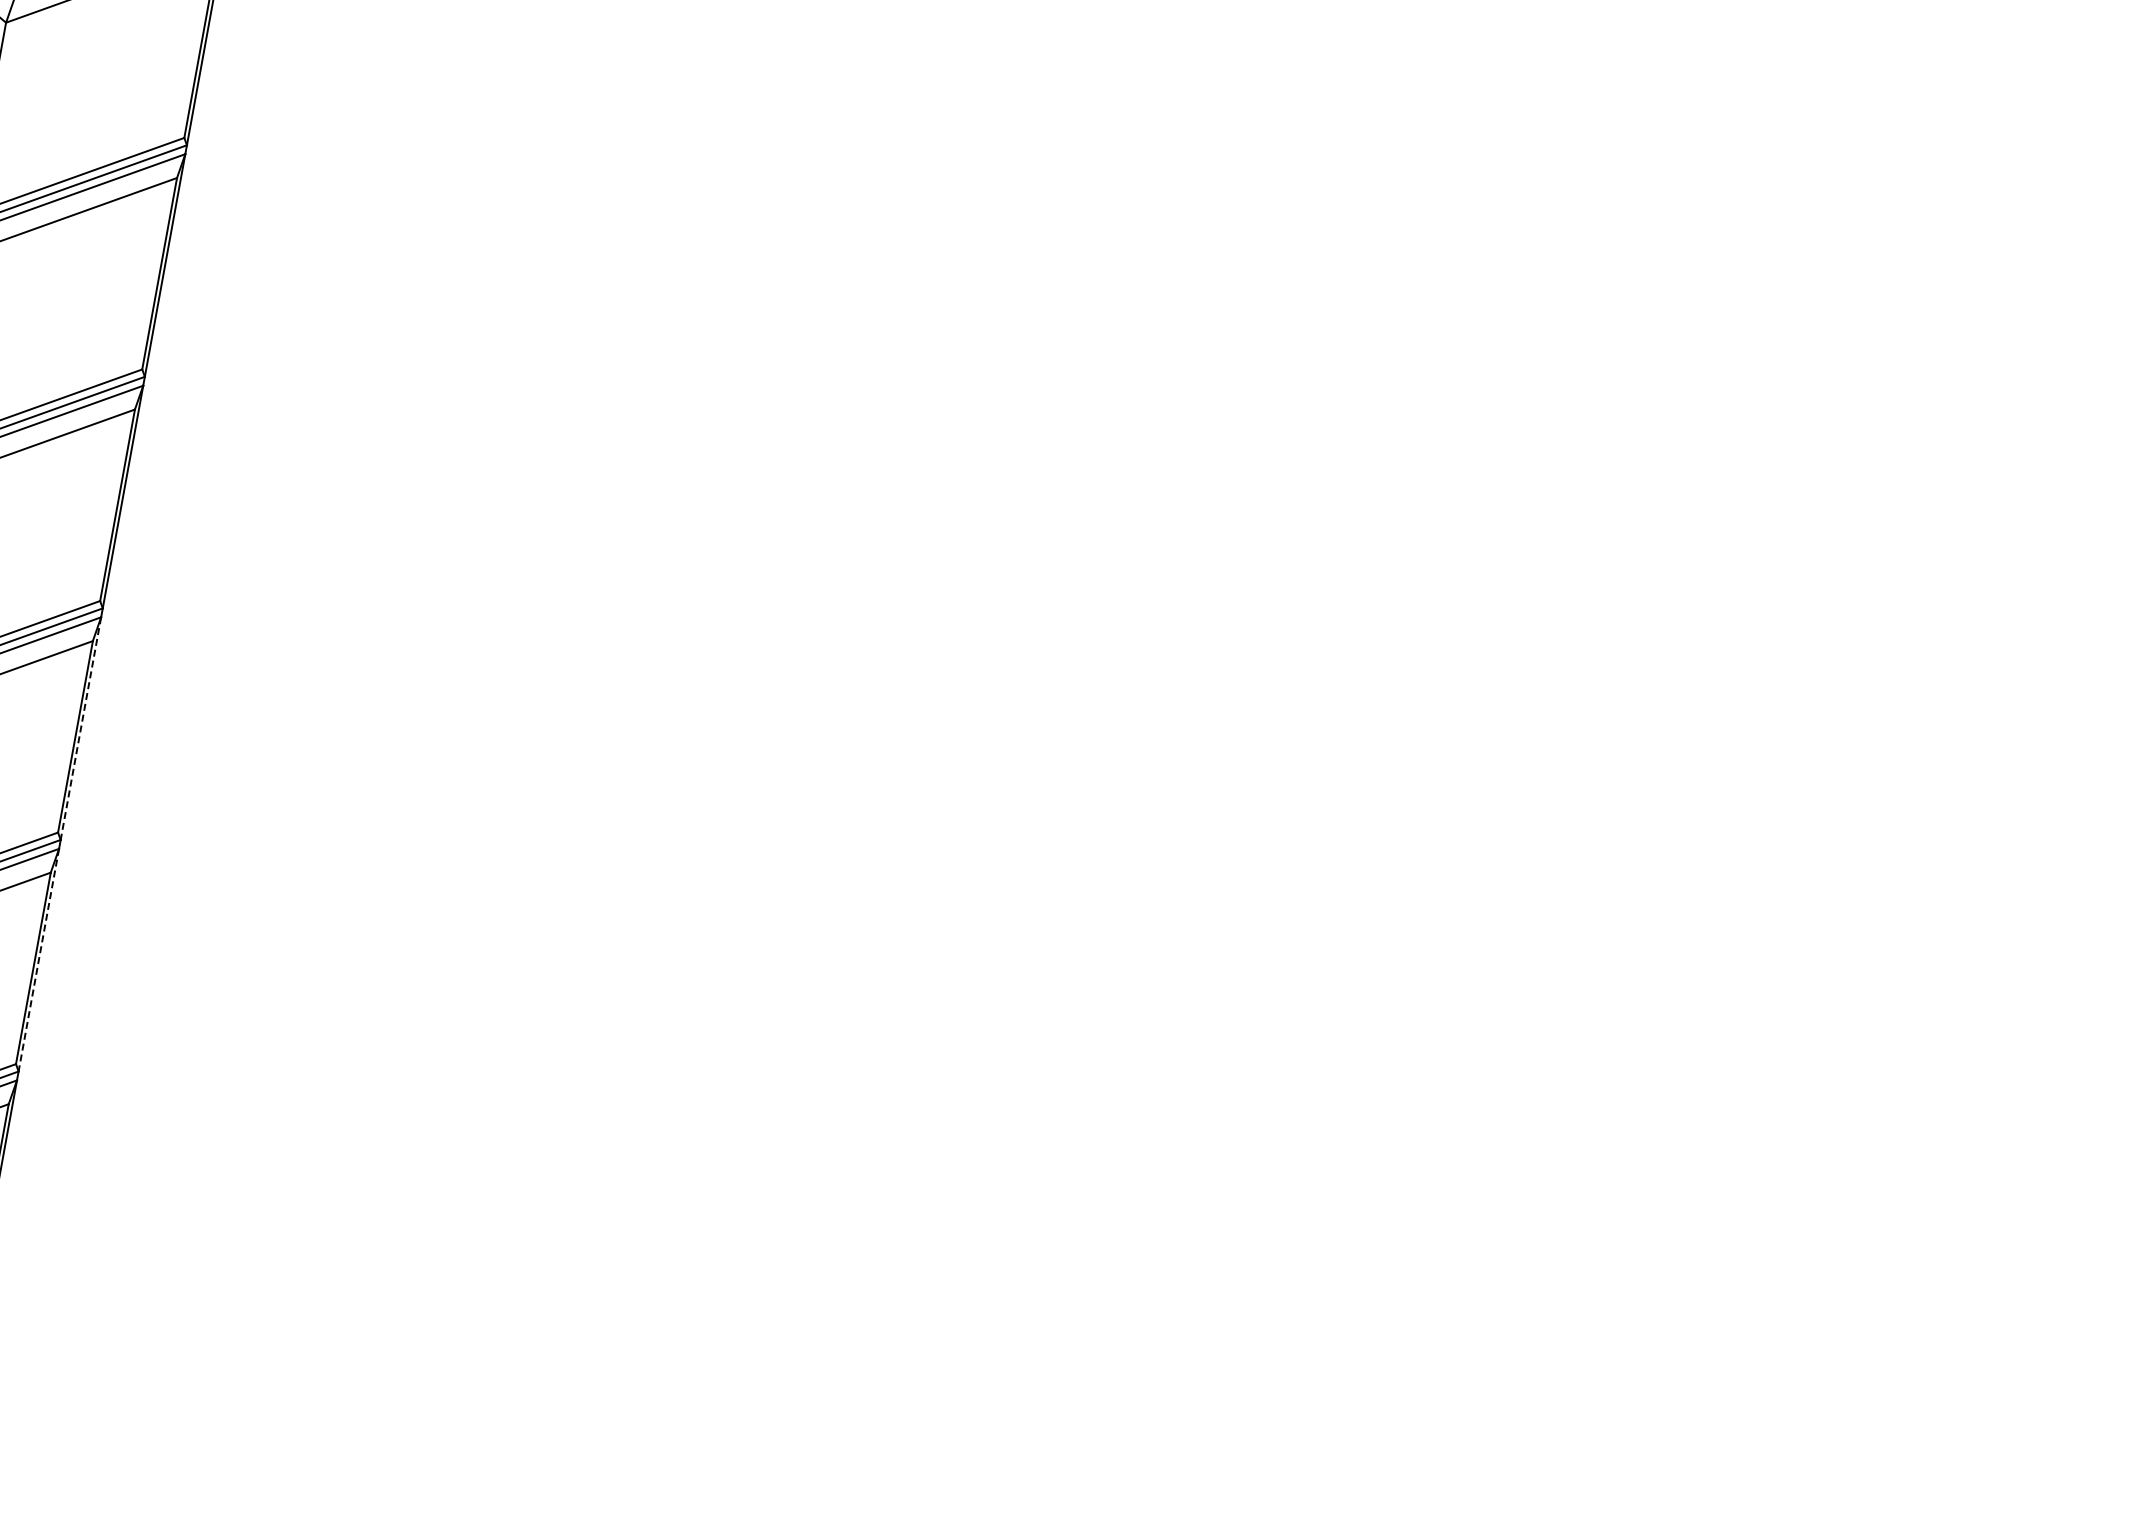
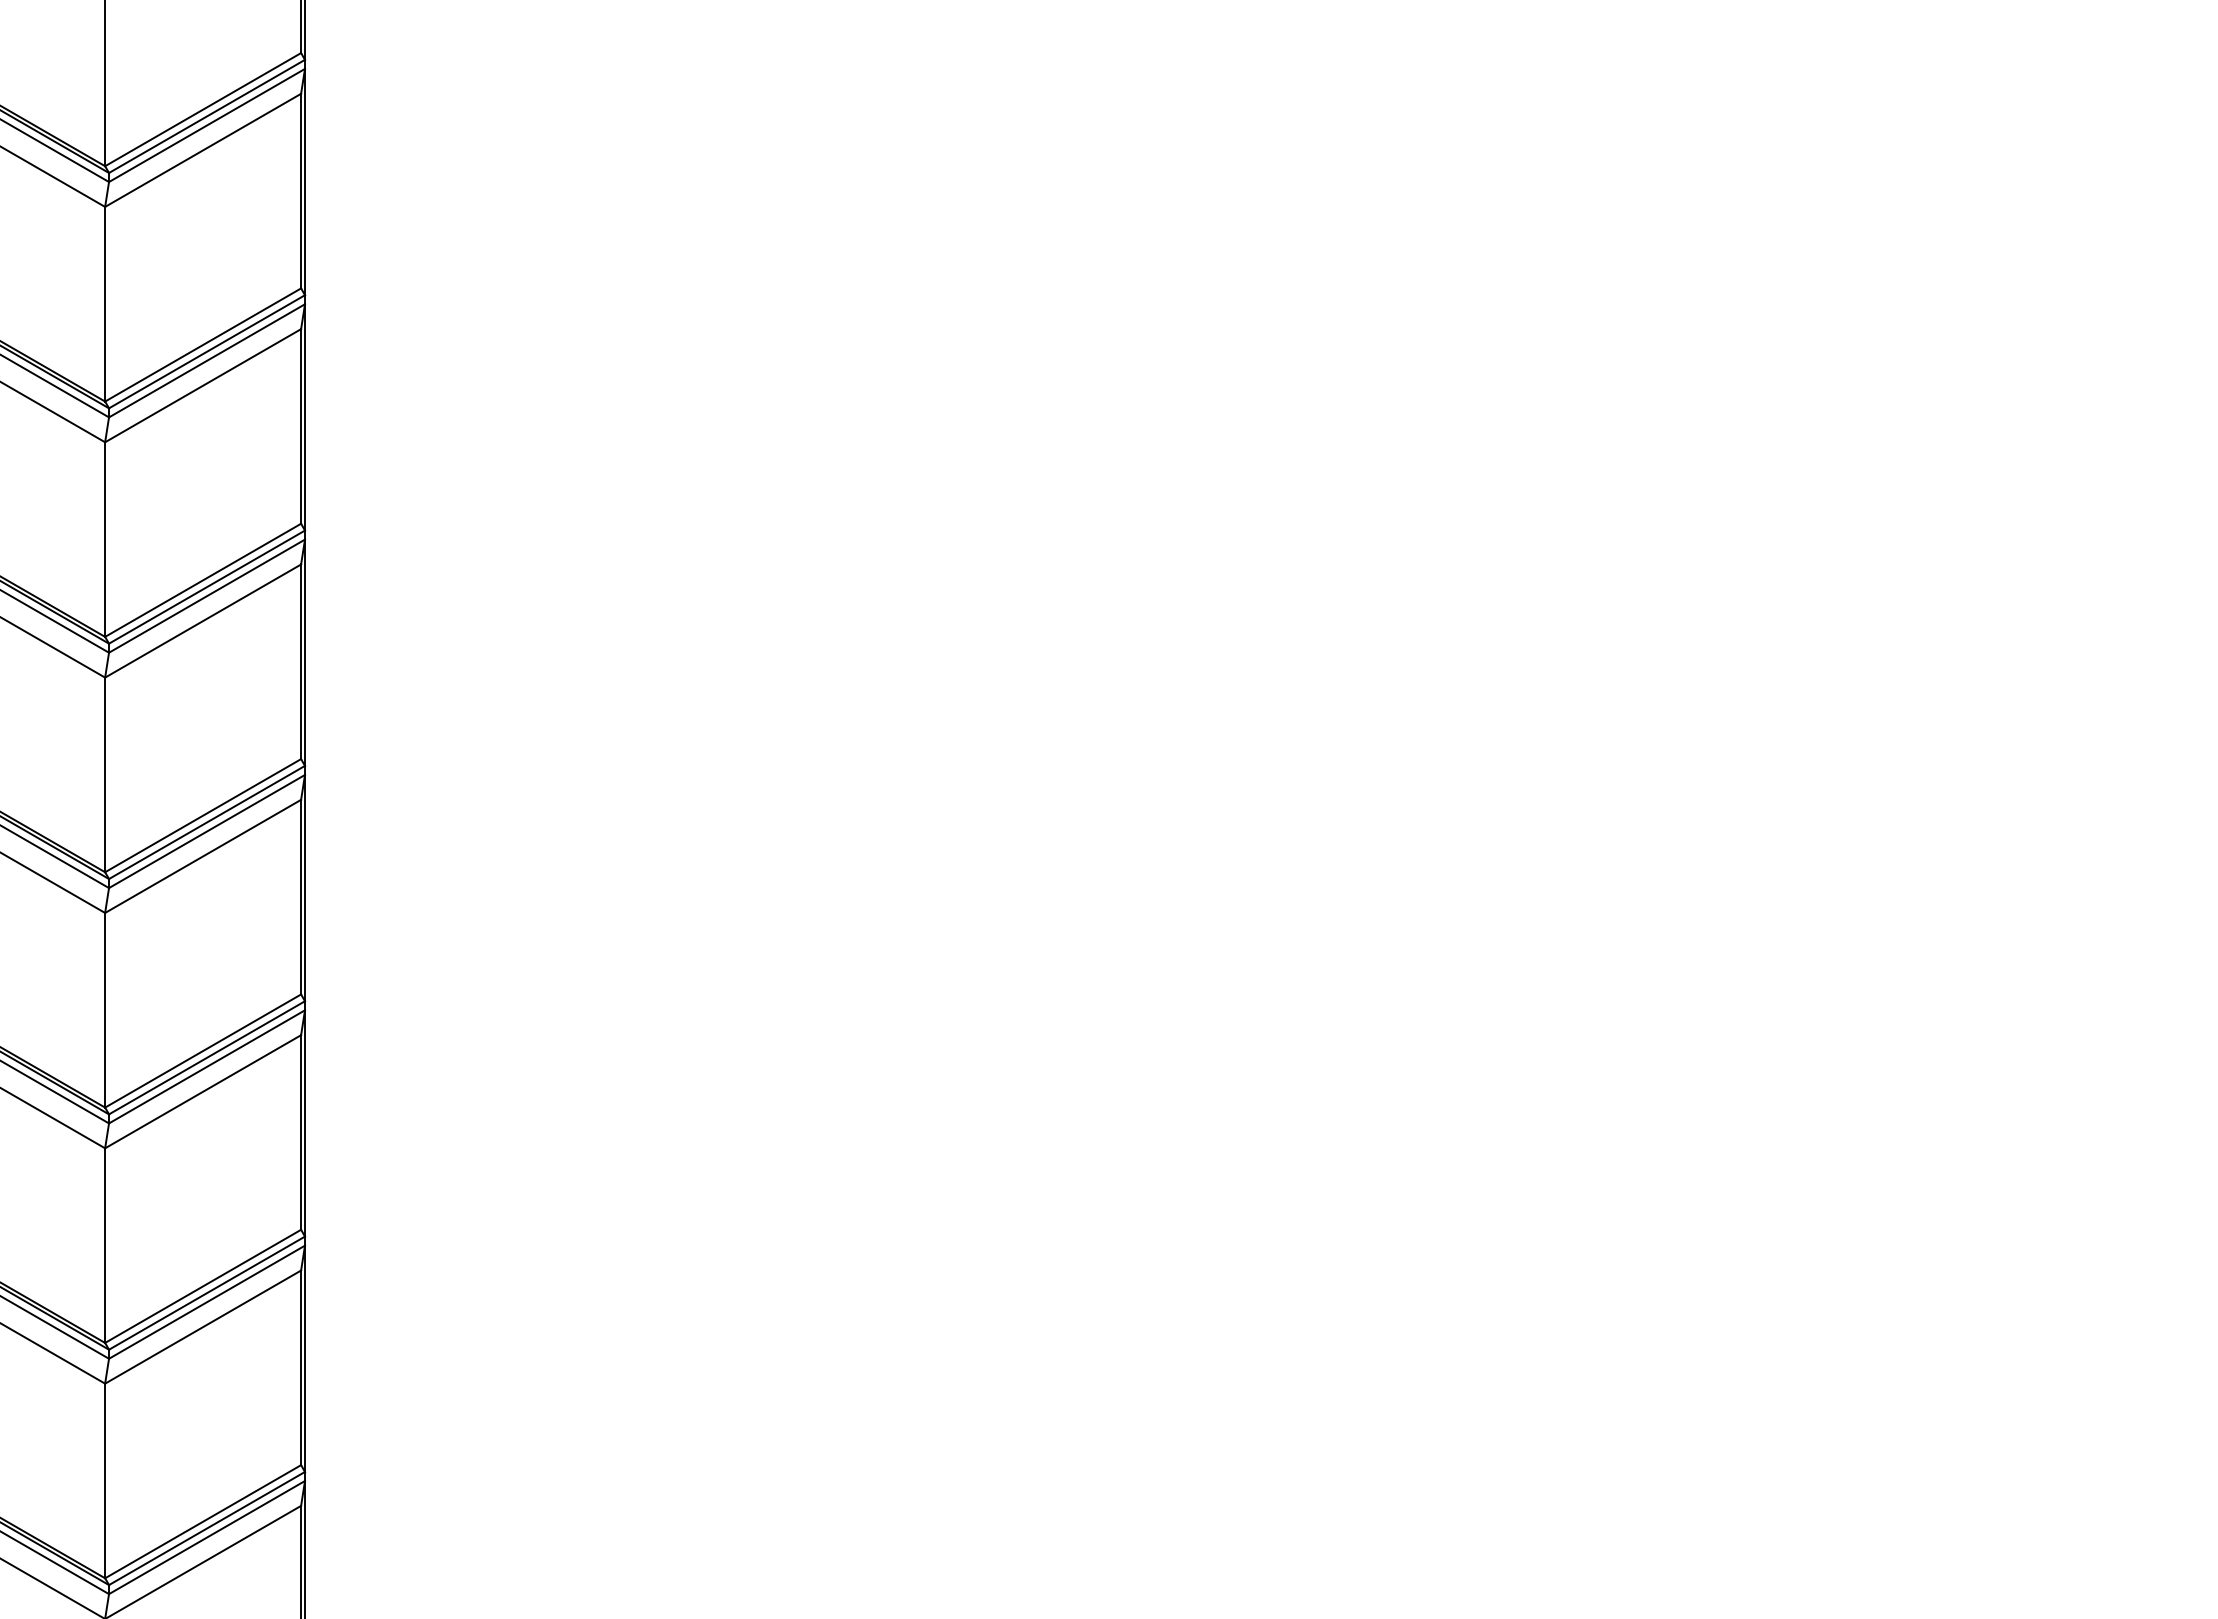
line: (81, 728) -> (305, 1123), dashed -> solid
line: (39, 960) -> (305, 1359), dashed -> solid

